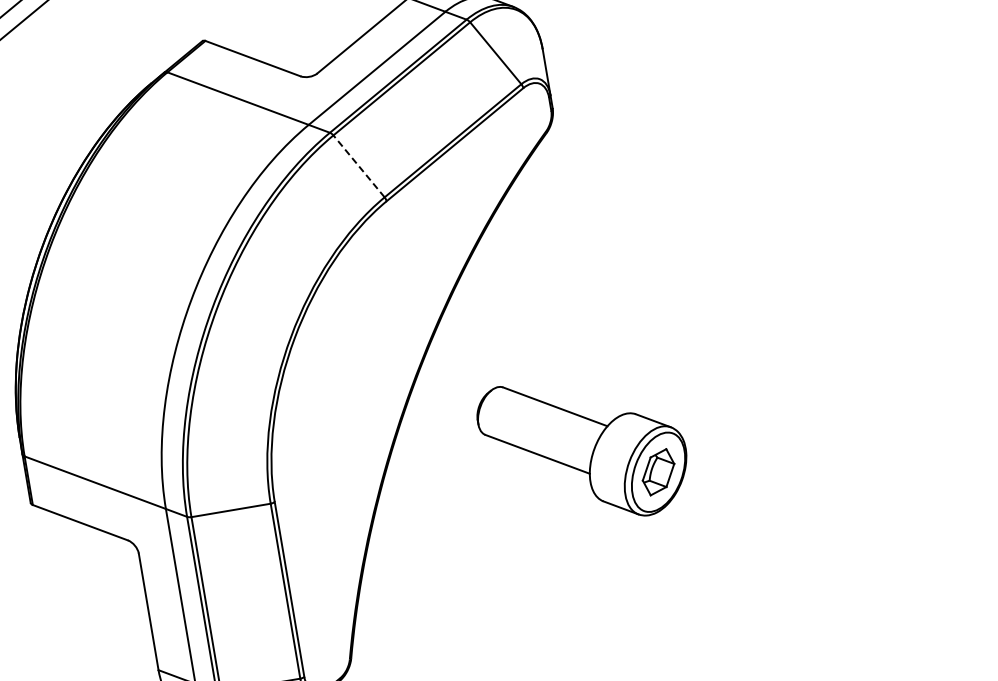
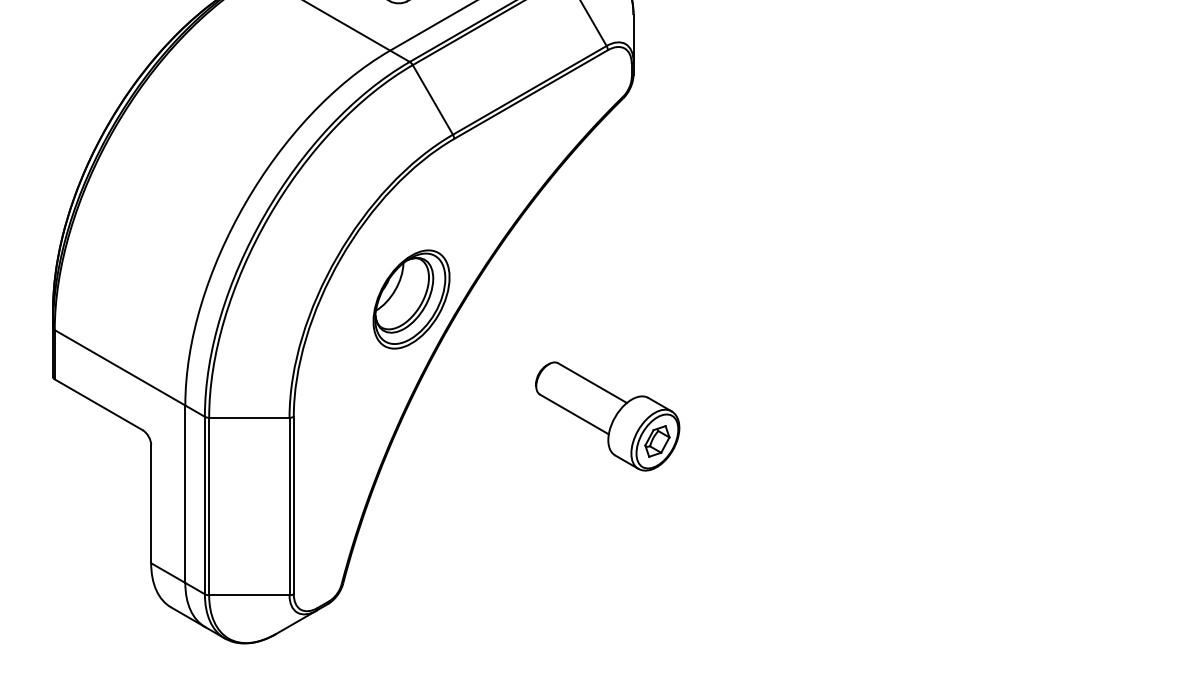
line: (358, 166) -> (432, 99), dashed -> solid
part: (371, 366) -> (411, 299), added
part: (584, 449) -> (607, 416), size x0.71

